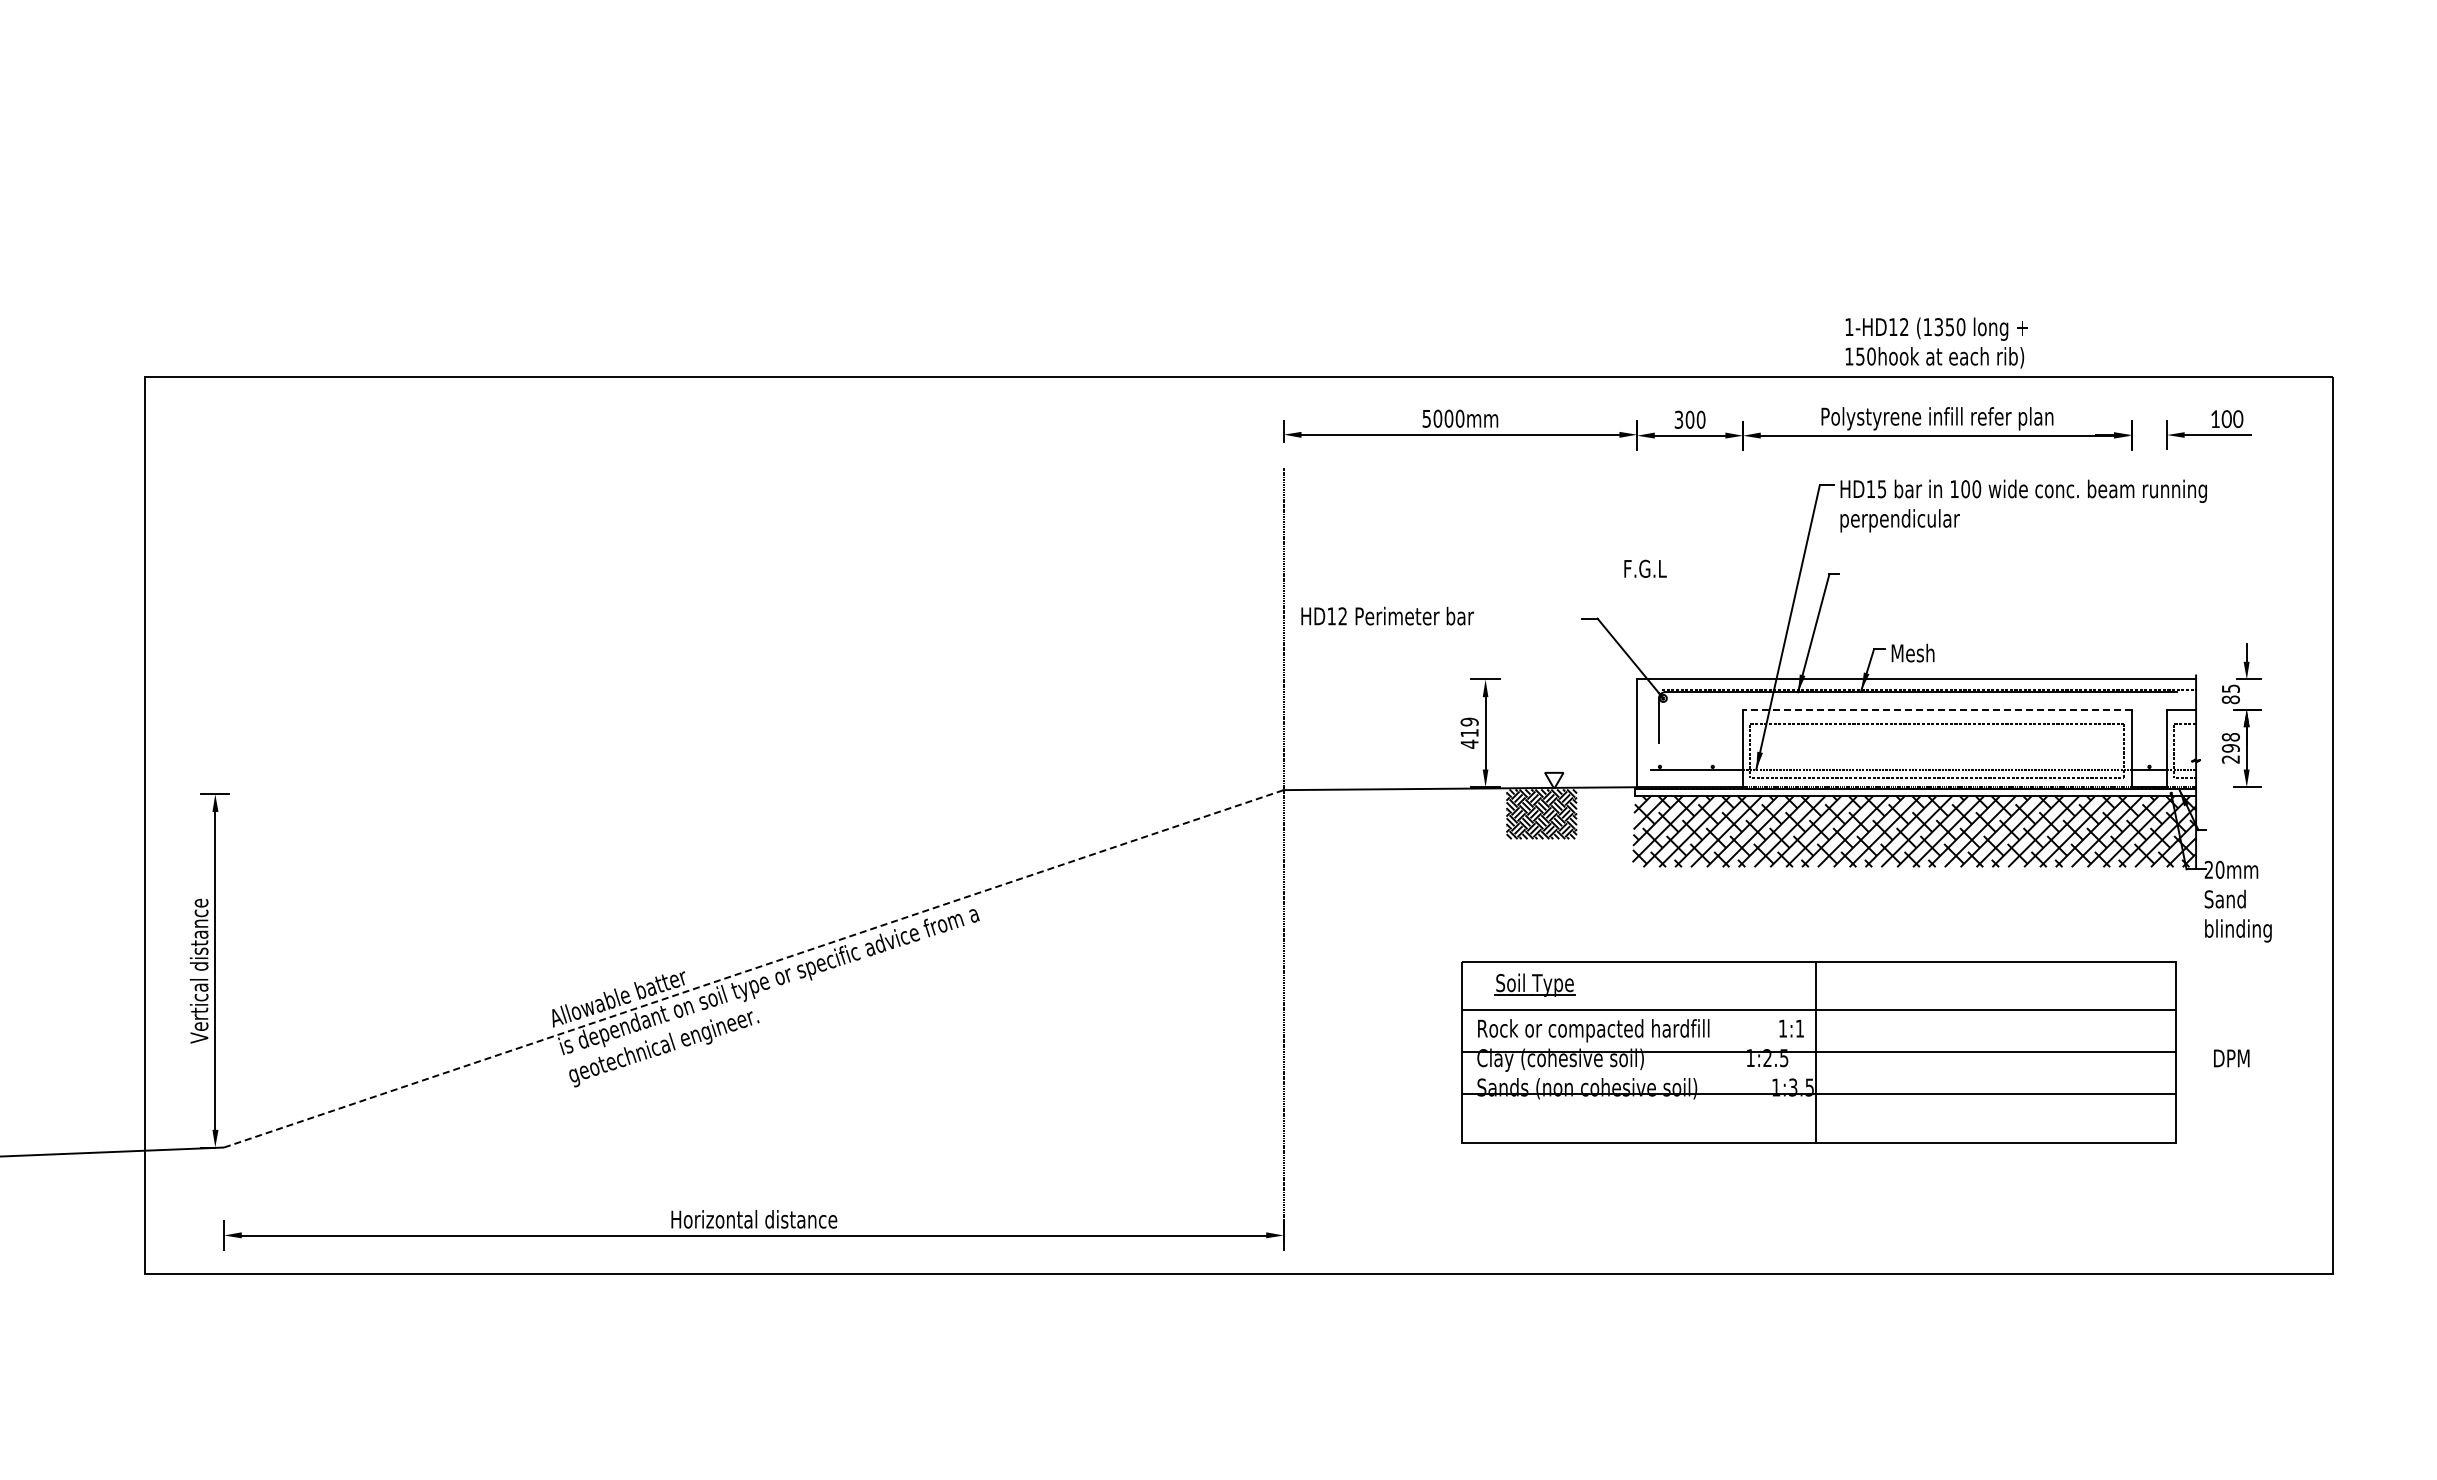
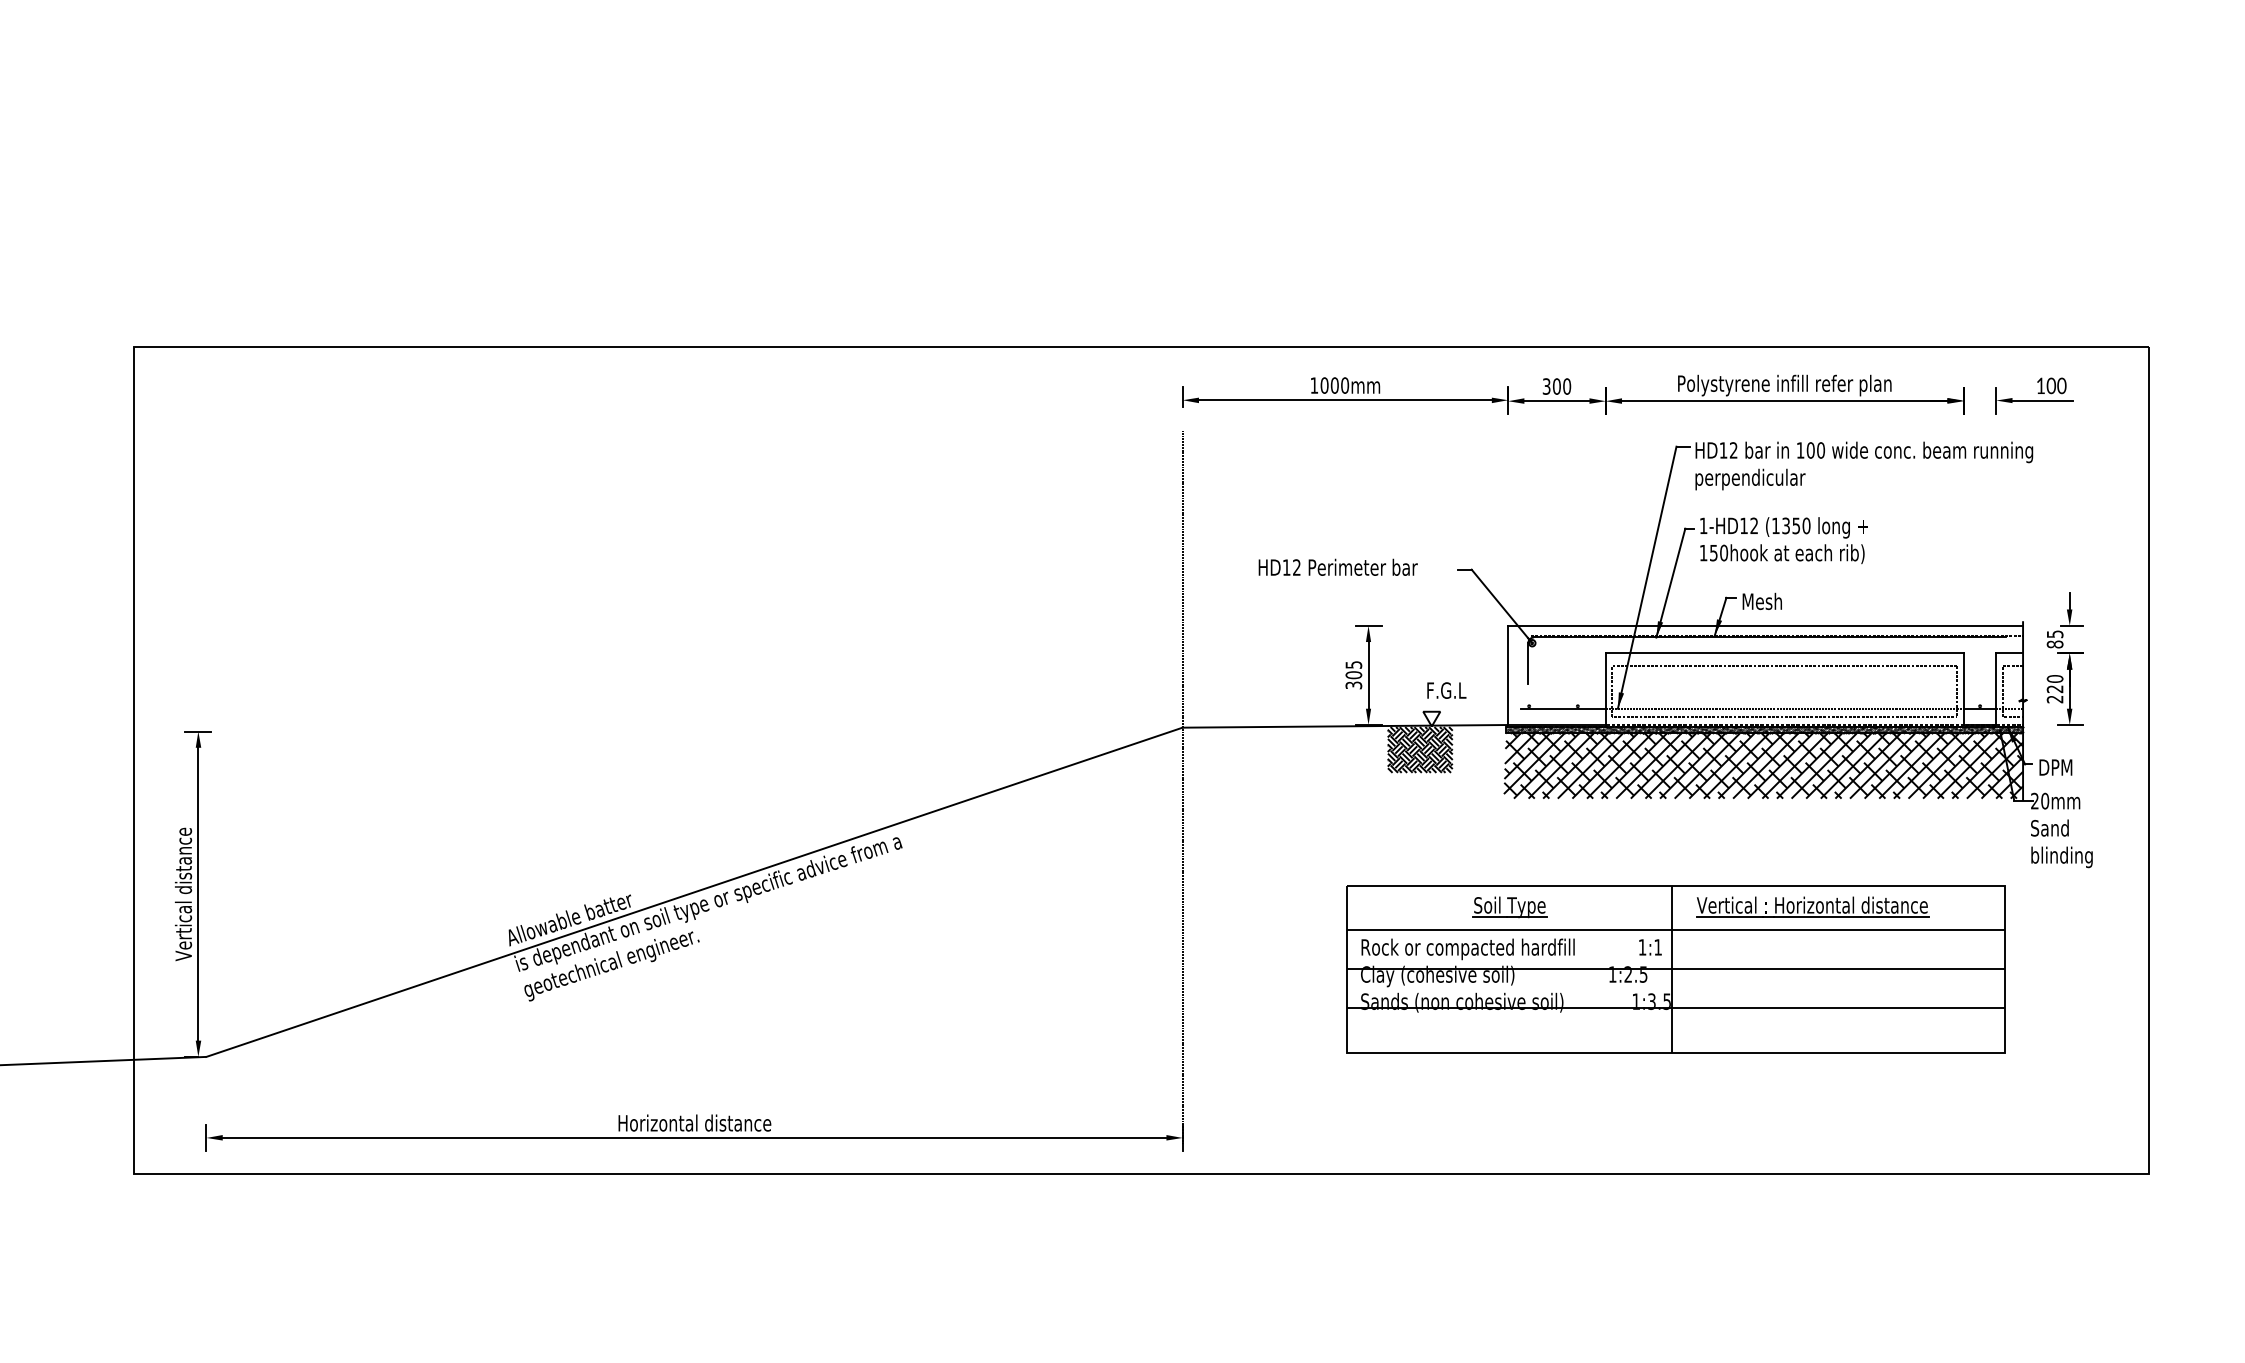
text: (1936, 342) -> (1783, 540), moved
text: (1426, 418) -> (1314, 385), 5000mm -> 1000mm
text: (1881, 489) -> (1733, 450), HD15 -> HD12
text: (1645, 568) -> (1446, 690), moved
text: (1387, 615) -> (1338, 566), moved
line: (1936, 709) -> (1783, 653), dashed -> solid
text: (1469, 732) -> (1353, 674), 419 -> 305
text: (2230, 742) -> (2054, 683), 298 -> 220
hatch: (1915, 792) -> (1764, 729), added
line: (754, 968) -> (695, 891), dashed -> solid
part: (1534, 984) -> (1509, 906), moved
part: (1967, 984) -> (1812, 906), added
text: (2231, 1058) -> (2055, 767), moved

